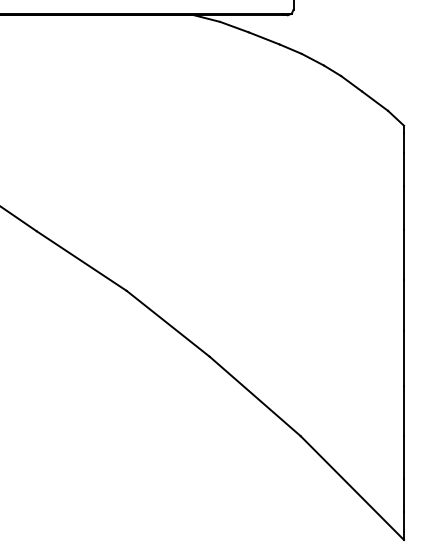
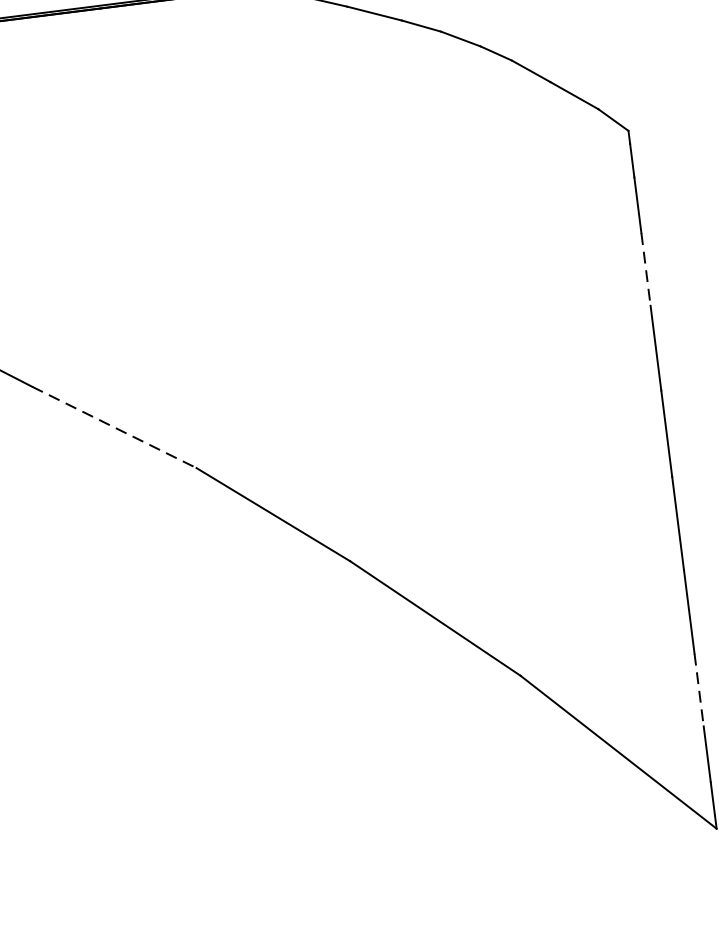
line: (404, 208) -> (646, 270), solid -> dashed
line: (82, 261) -> (115, 427), solid -> dashed
line: (404, 457) -> (699, 689), solid -> dashed

